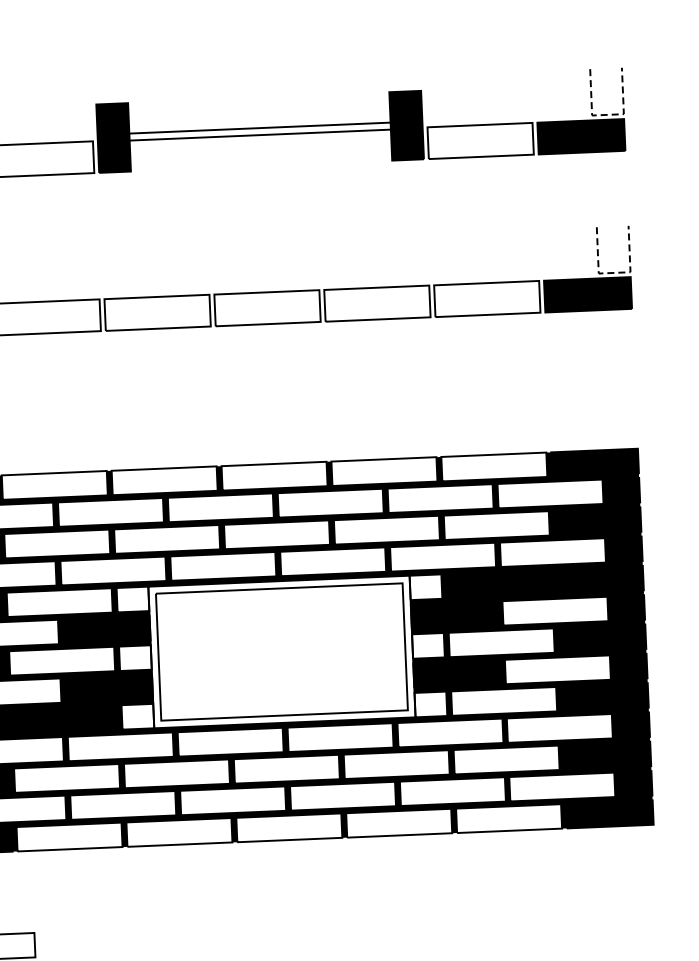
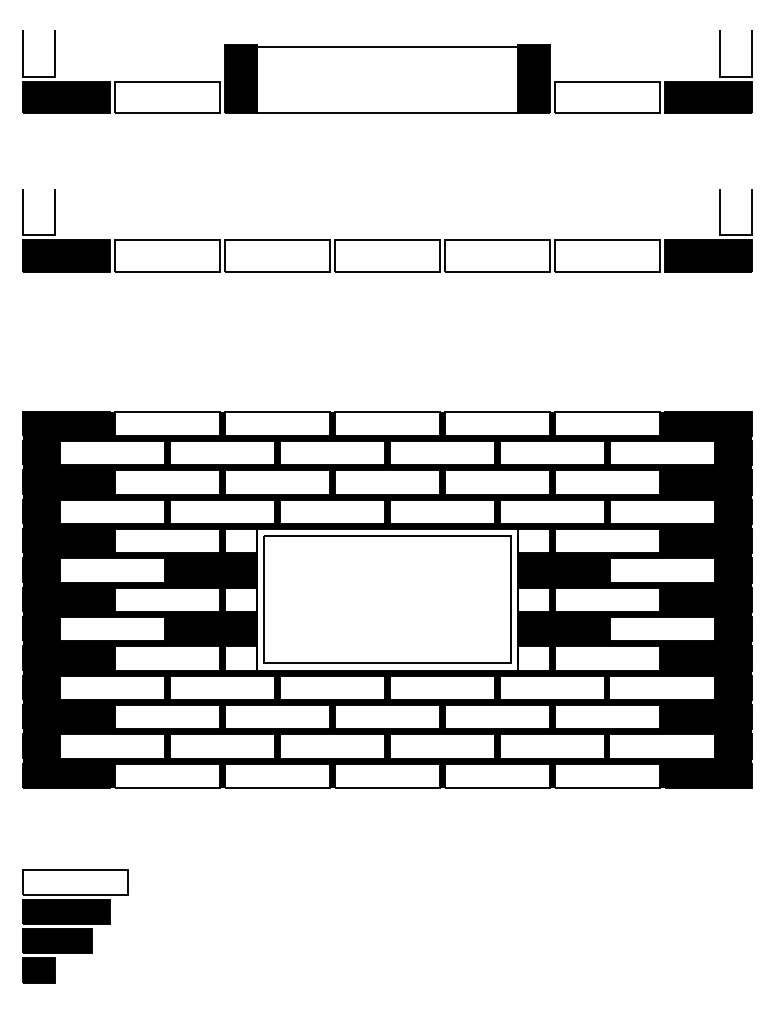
line: (607, 114) -> (735, 76), dashed -> solid
line: (259, 128) -> (387, 113), moved
line: (260, 135) -> (387, 47), moved
line: (614, 273) -> (735, 235), dashed -> solid

